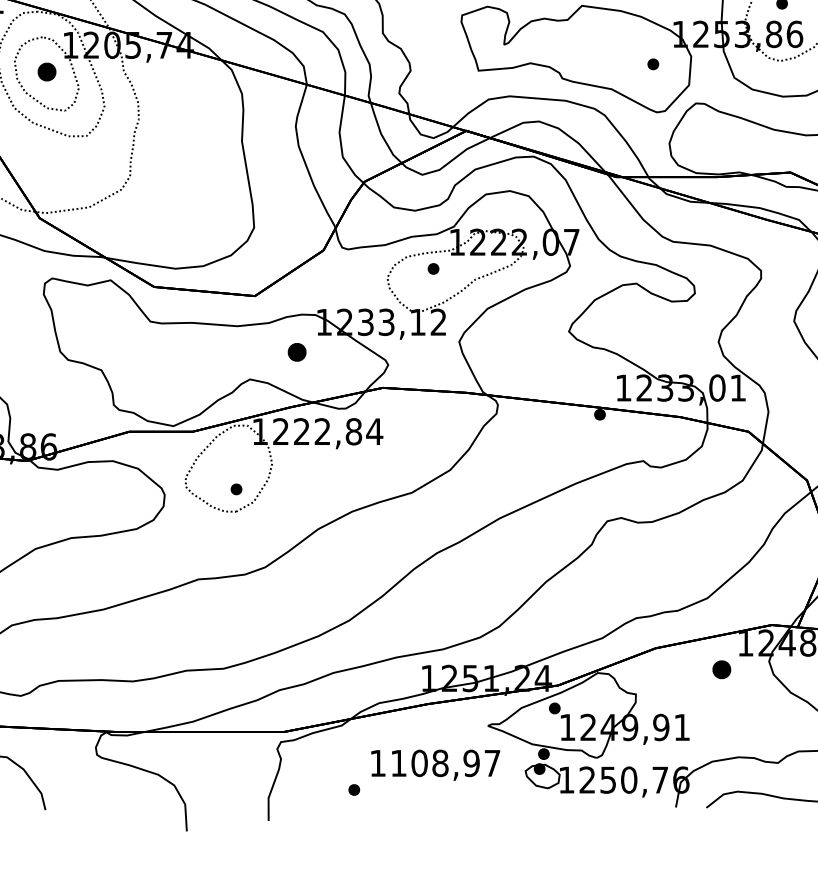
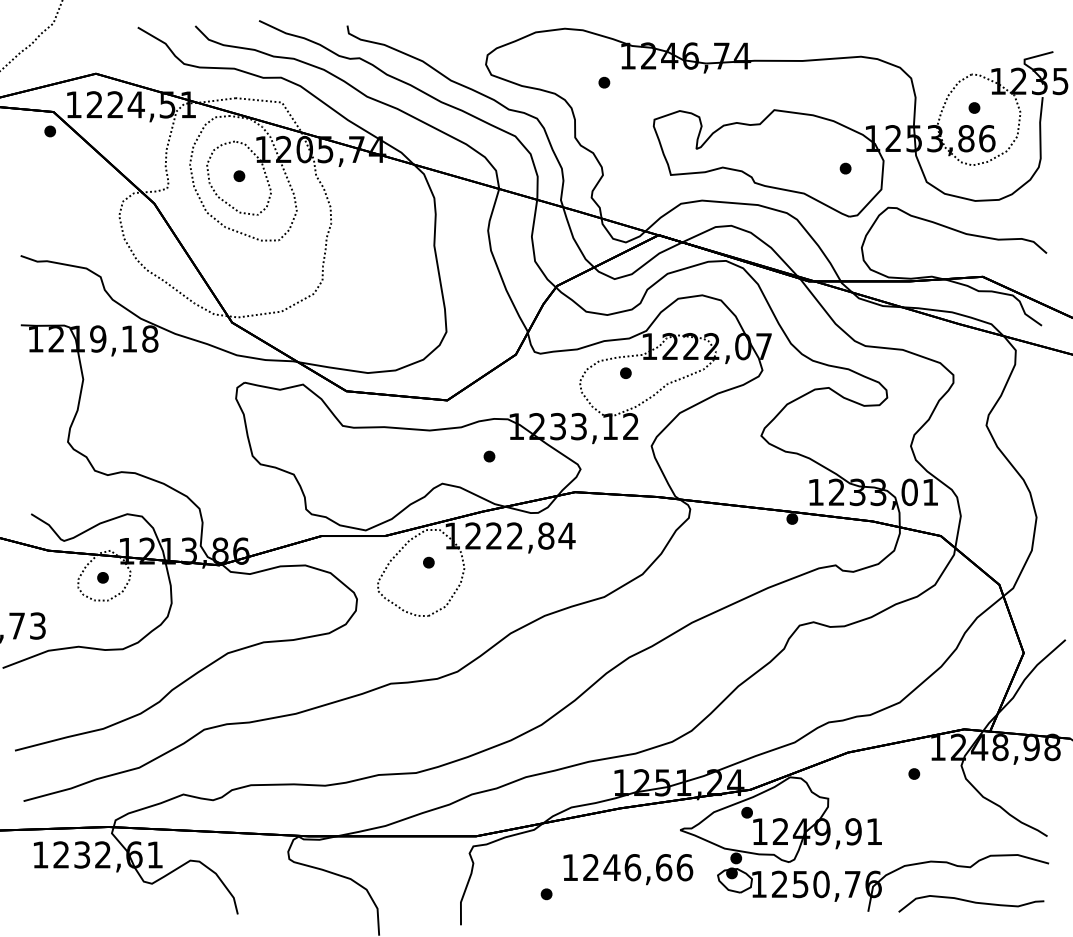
part: (47, 71) -> (239, 175), size x0.62
part: (297, 352) -> (489, 456), size x0.62
part: (236, 489) -> (428, 562), moved
part: (722, 669) -> (914, 773), size x0.62
text: (446, 763) -> (638, 867), 1108,97 -> 1246,66

